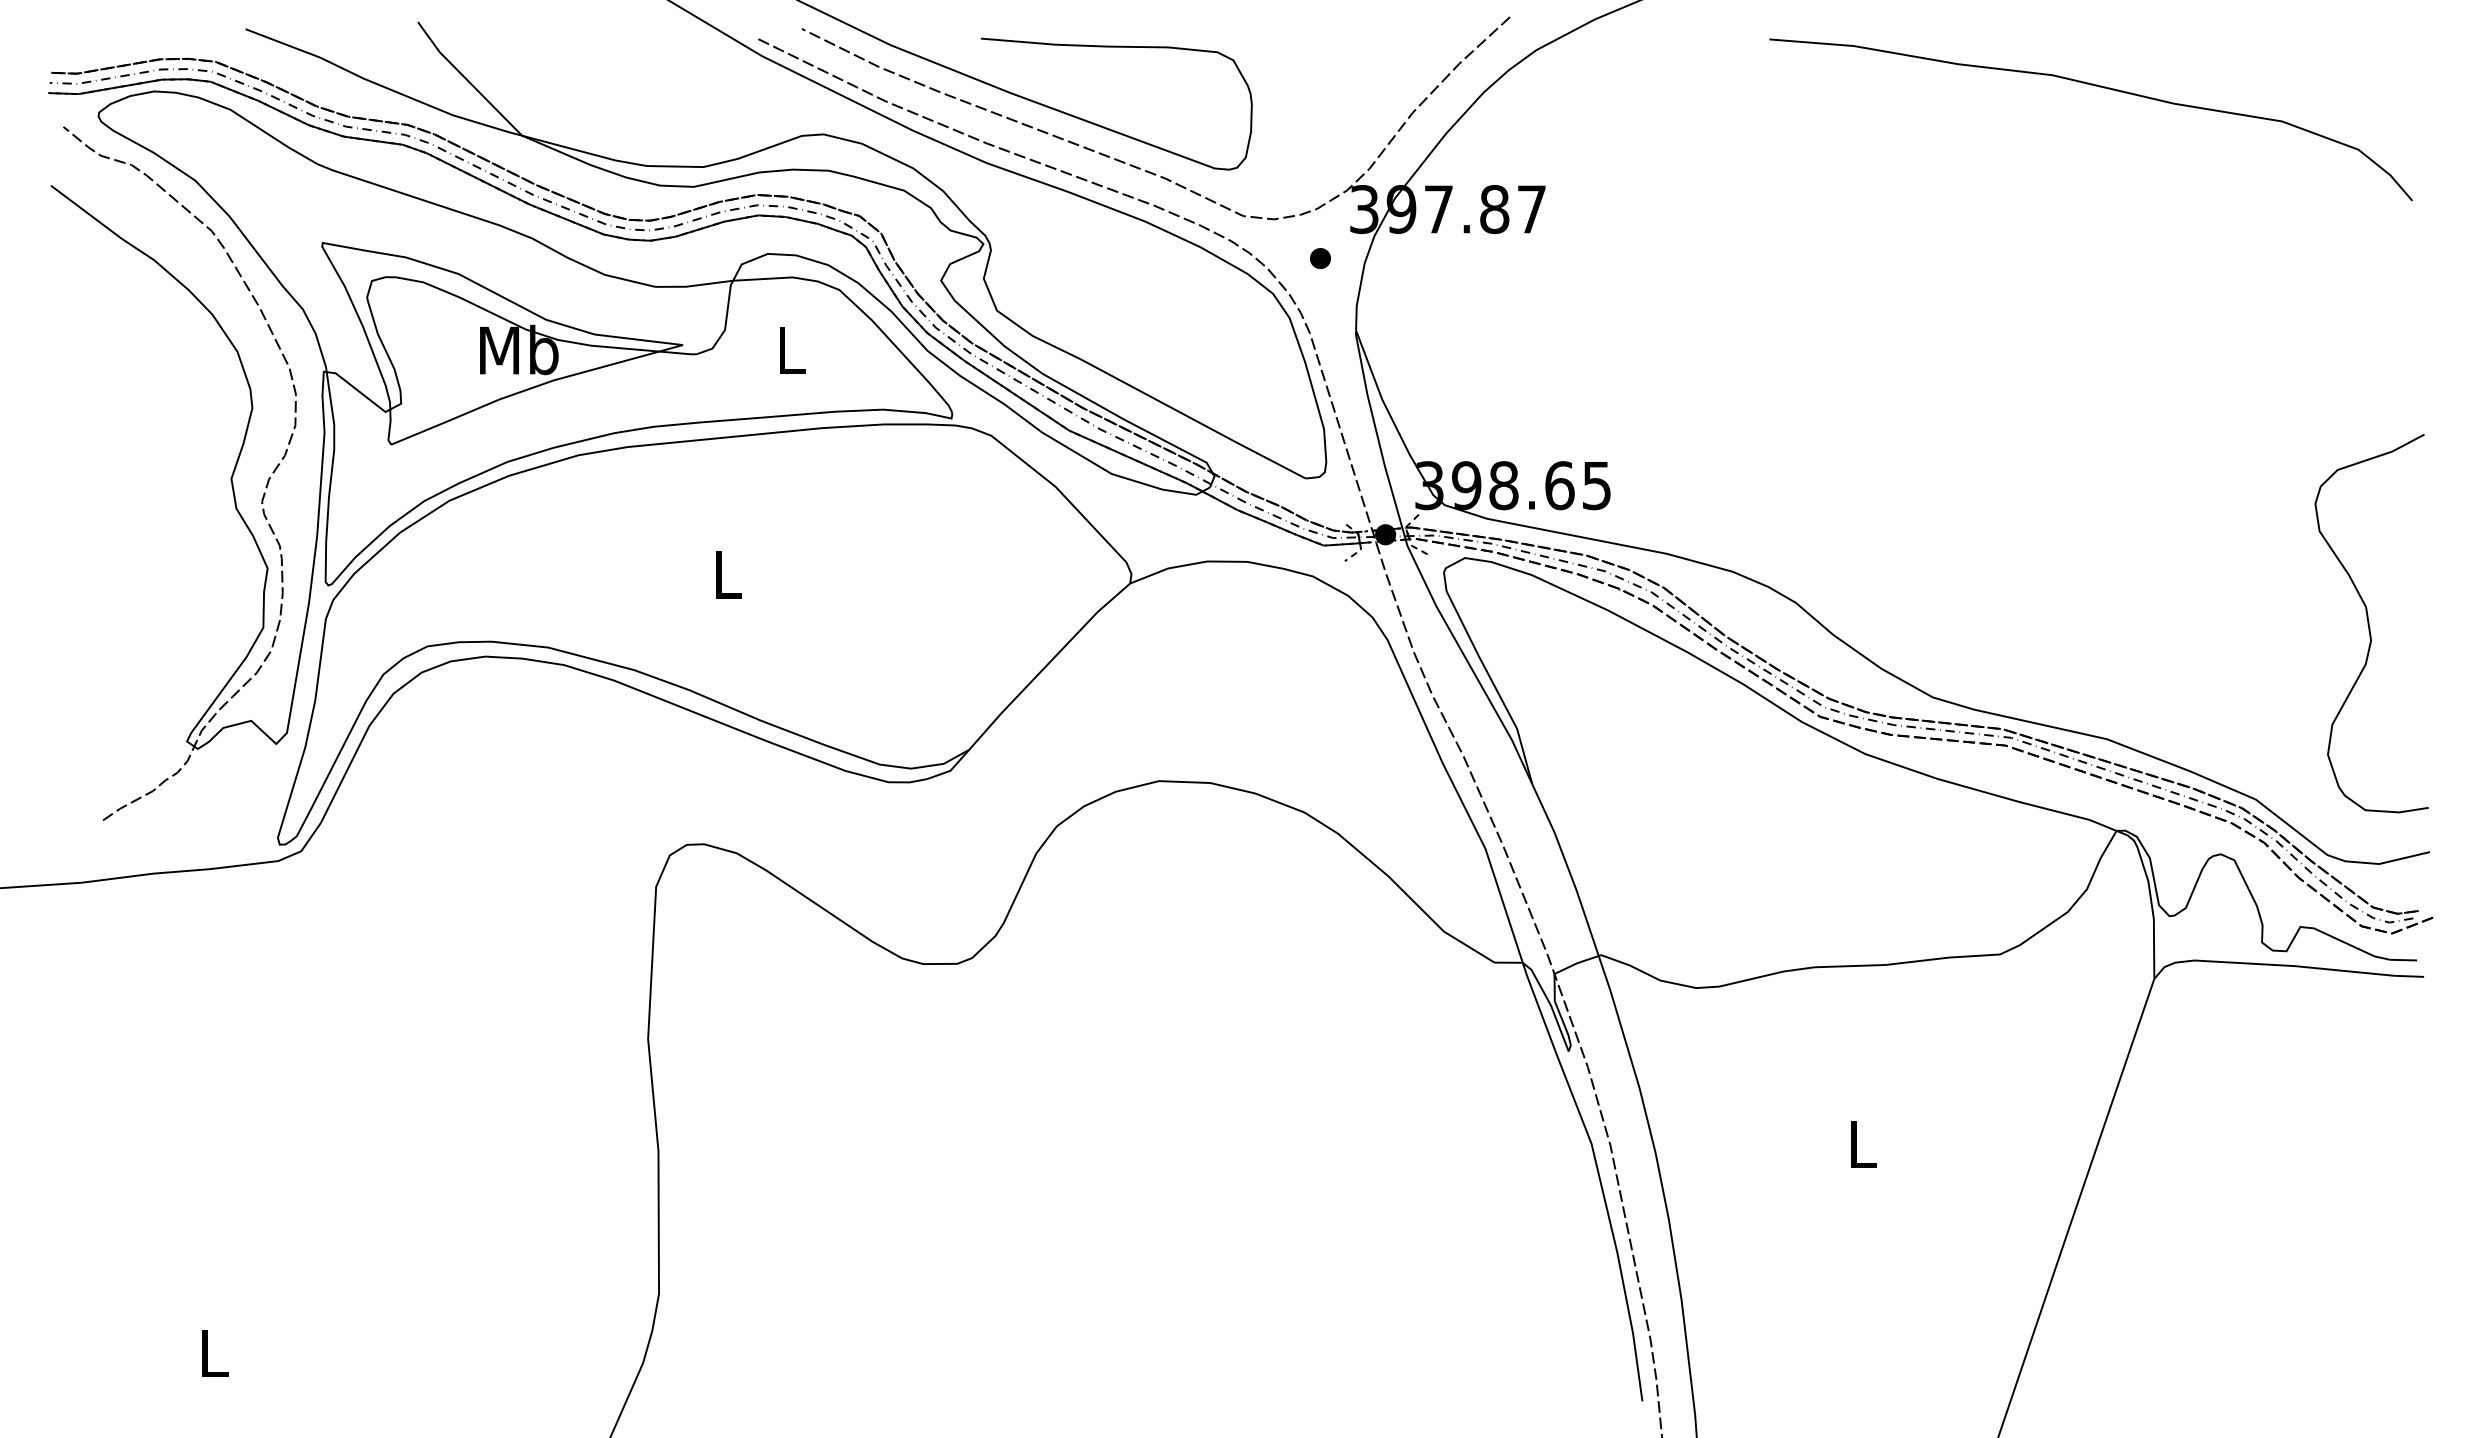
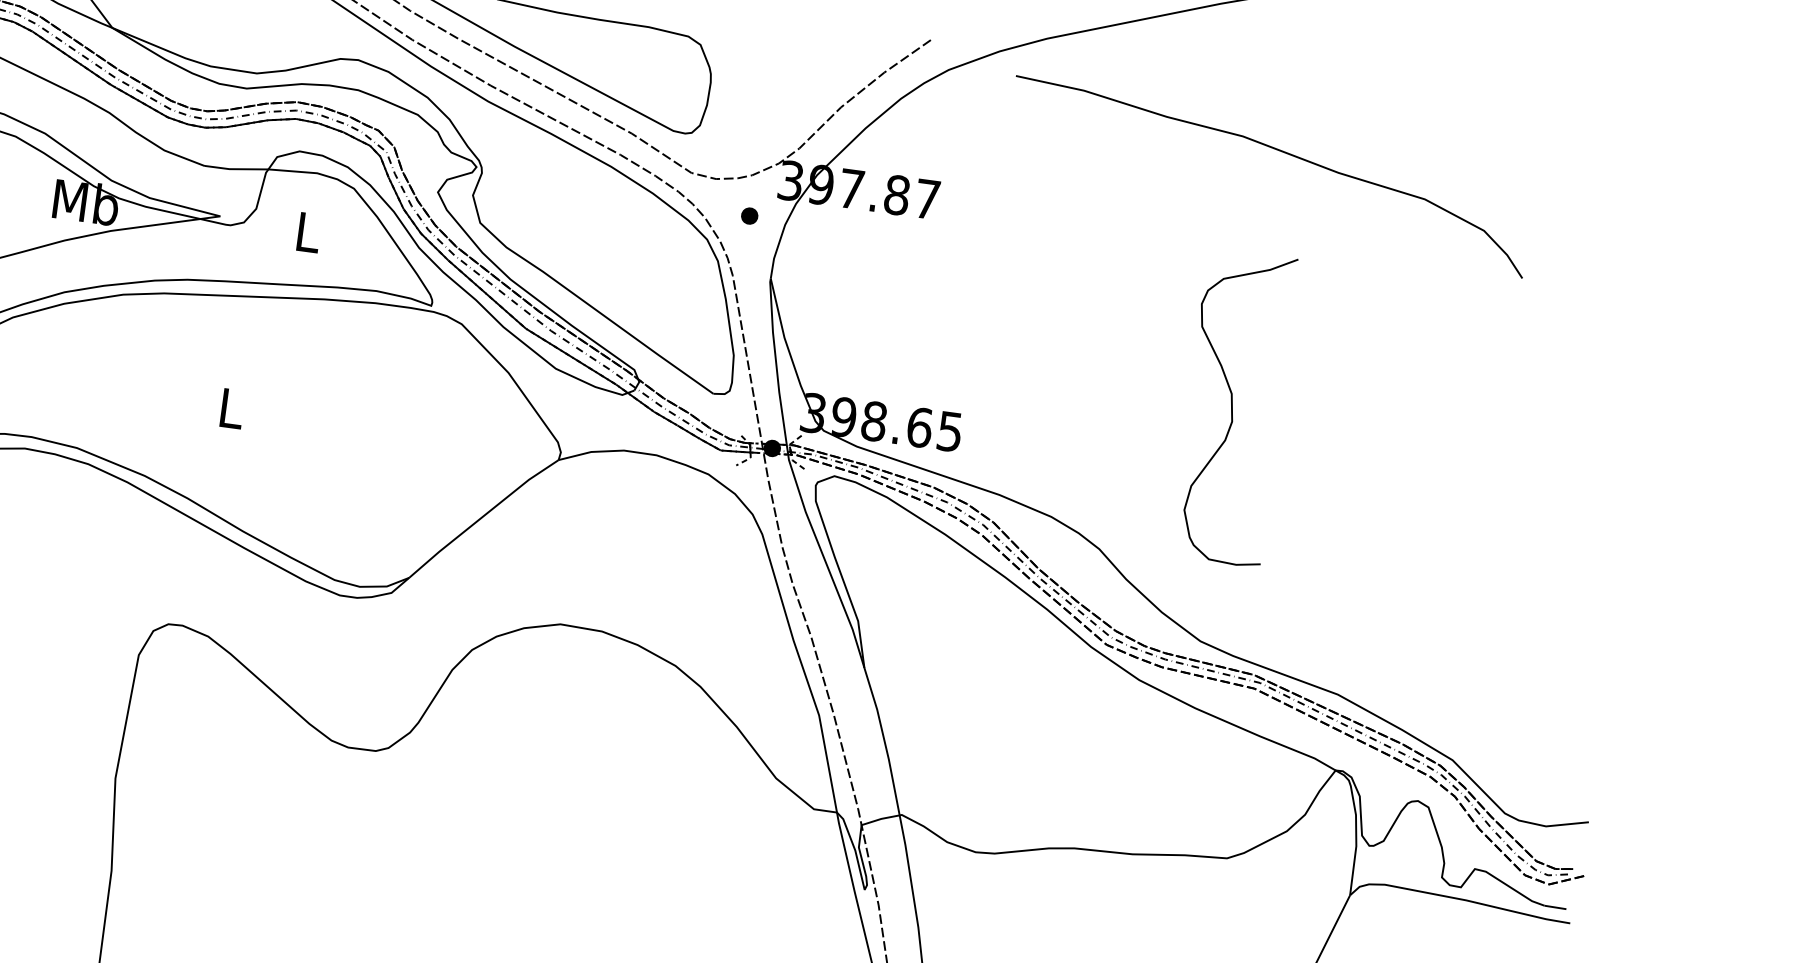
curve: (2099, 87) -> (1279, 151), moved
curve: (2369, 623) -> (1232, 407), moved

